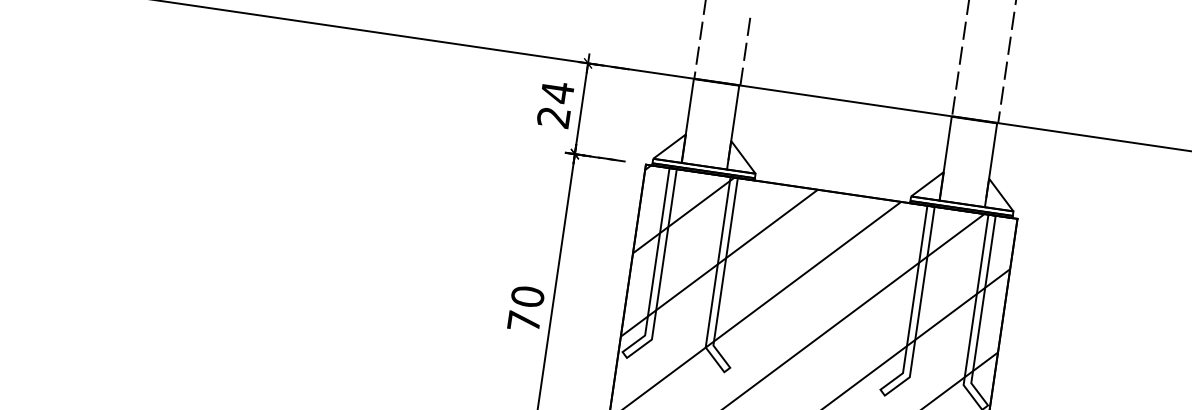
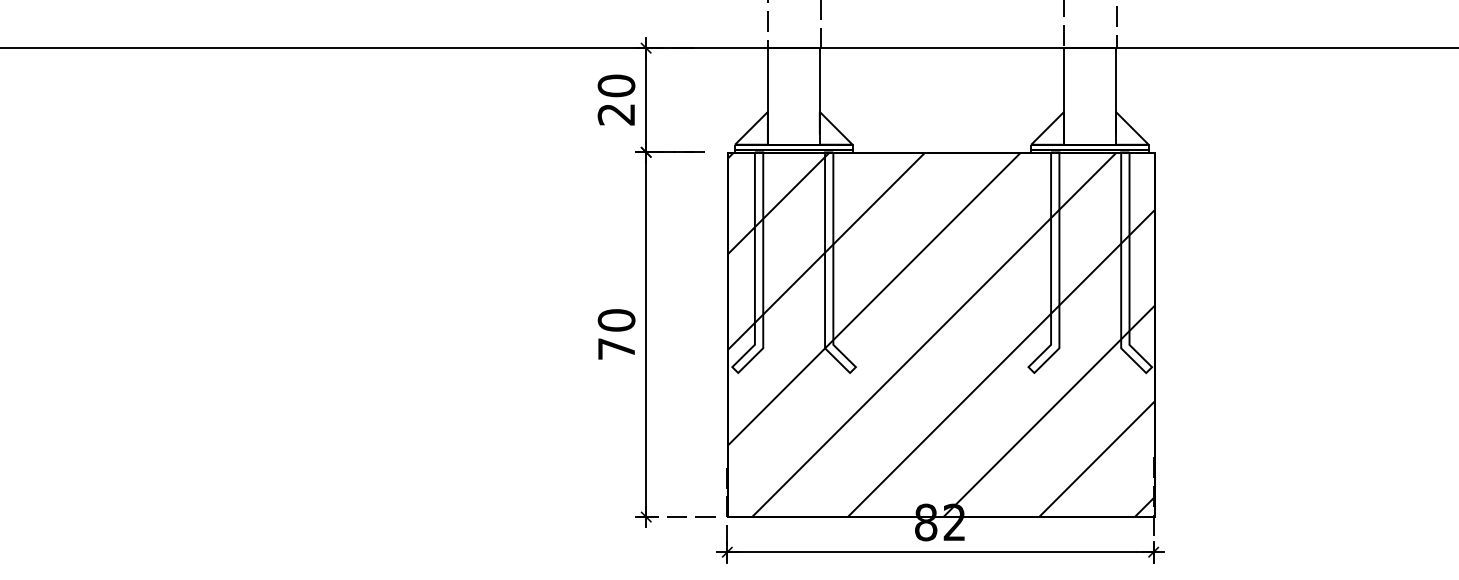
text: (557, 92) -> (616, 85), 24 -> 20

